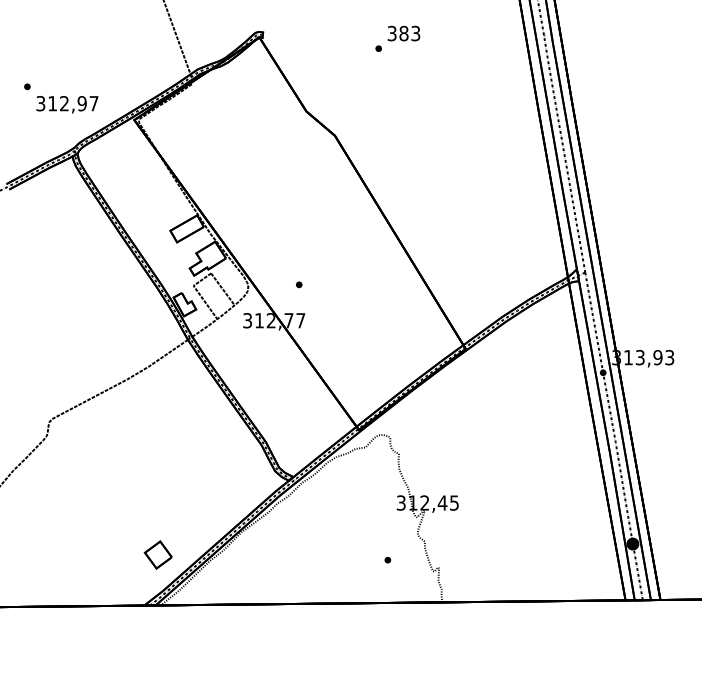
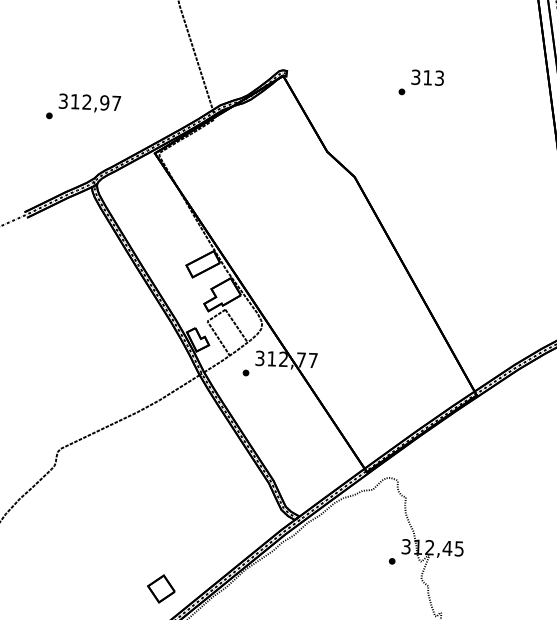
text: (403, 33) -> (427, 77), 383 -> 313
text: (67, 104) -> (89, 103), moved
part: (299, 284) -> (246, 372), moved
part: (387, 559) -> (391, 560), moved

